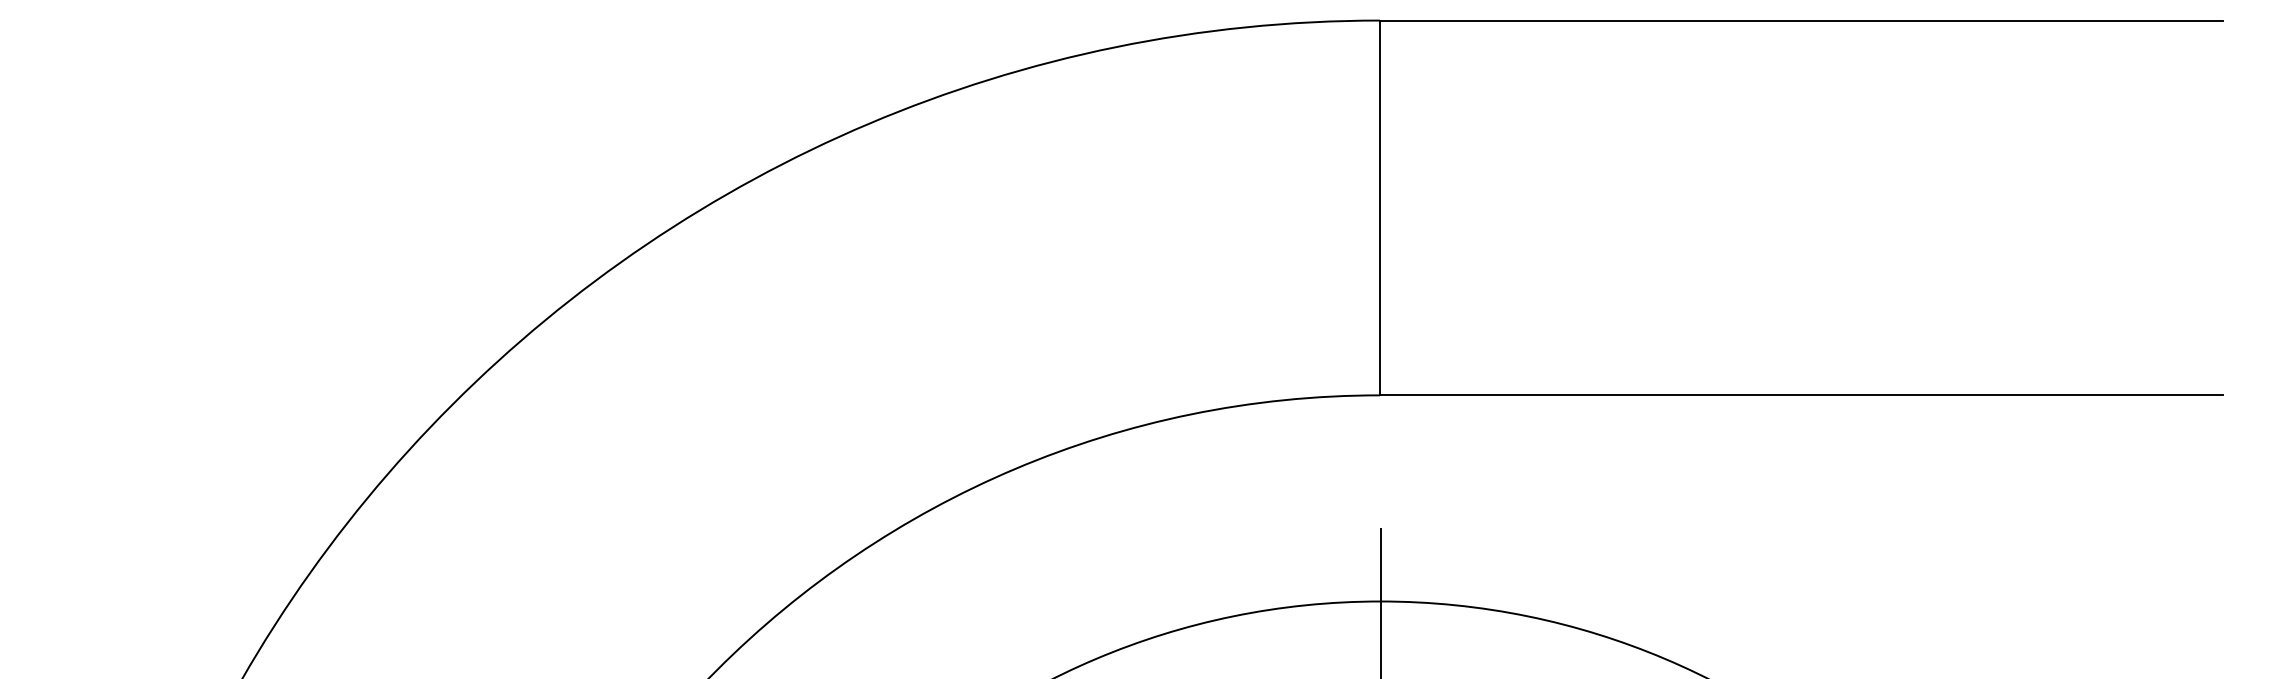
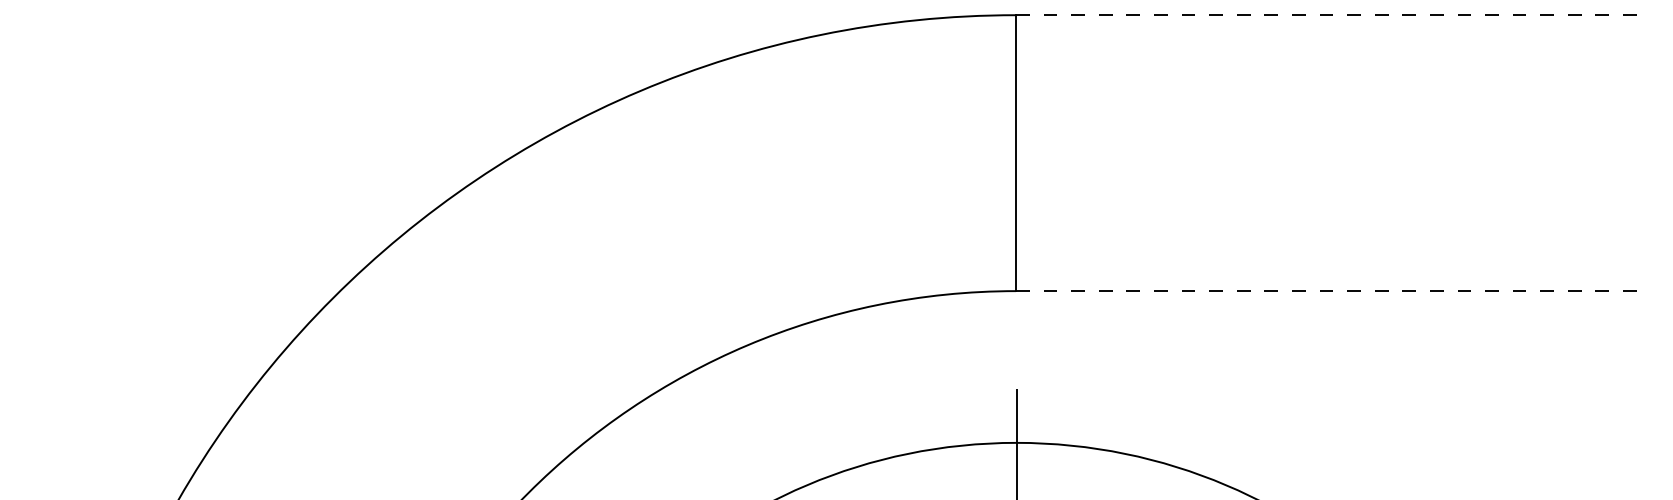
line: (1801, 20) -> (1326, 15), solid -> dashed
line: (1801, 395) -> (1326, 291), solid -> dashed

